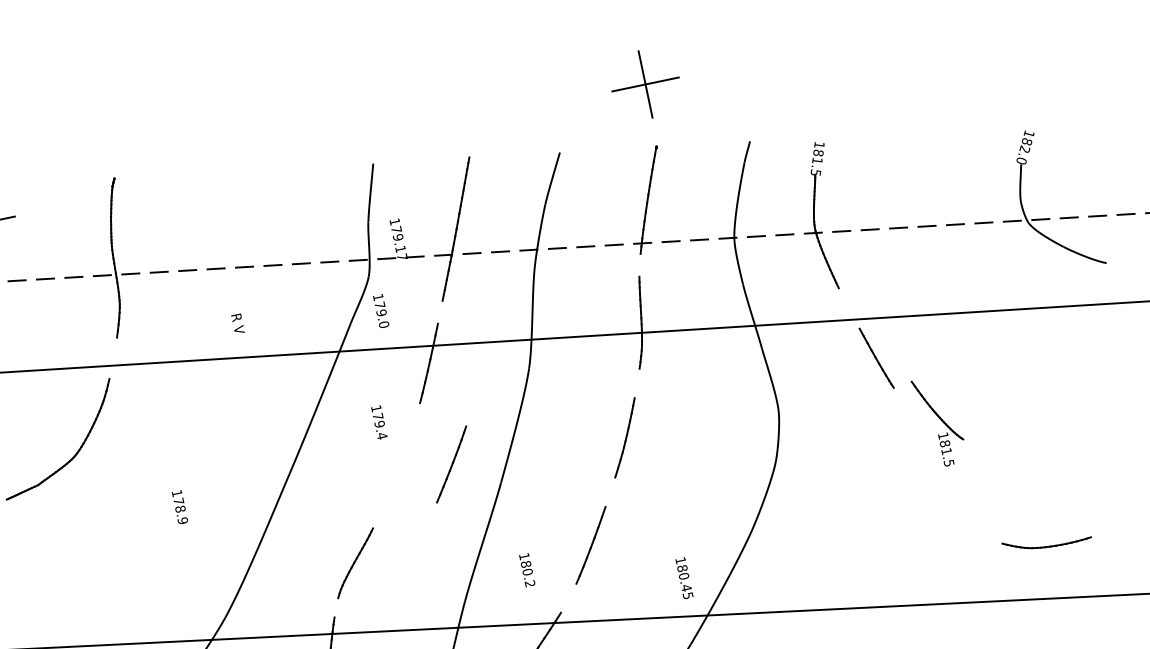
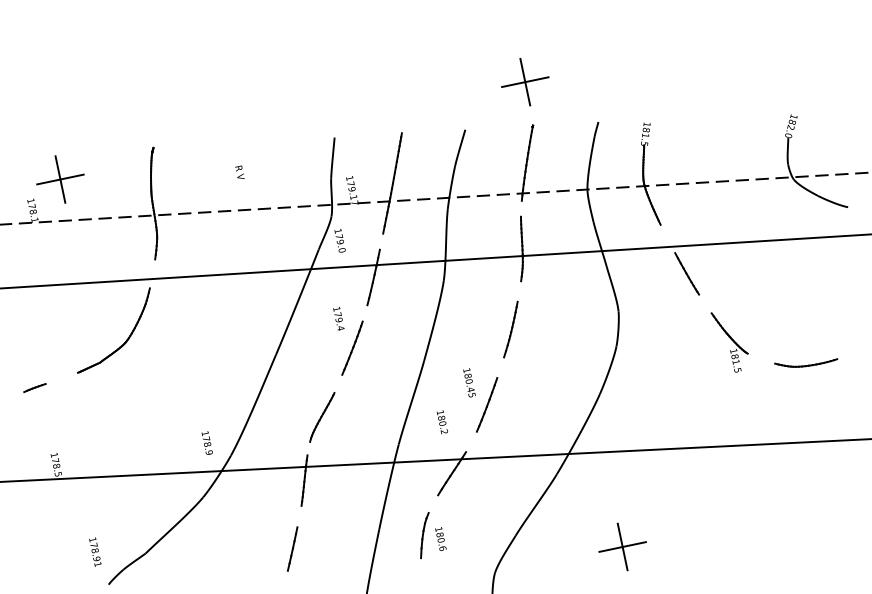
text: (237, 322) -> (239, 171), moved
part: (937, 423) -> (729, 342), moved
line: (451, 463) -> (352, 347), moved
text: (178, 506) -> (206, 442), moved
part: (1047, 541) -> (806, 362), moved
text: (684, 577) -> (469, 382), moved

